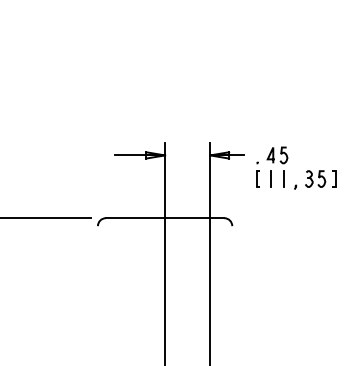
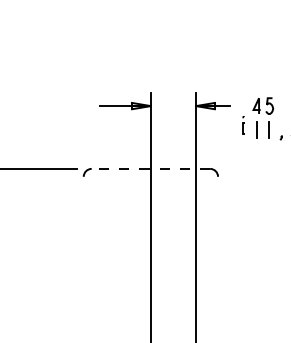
part: (257, 174) -> (243, 125), size x0.7
line: (164, 218) -> (150, 169), solid -> dashed

